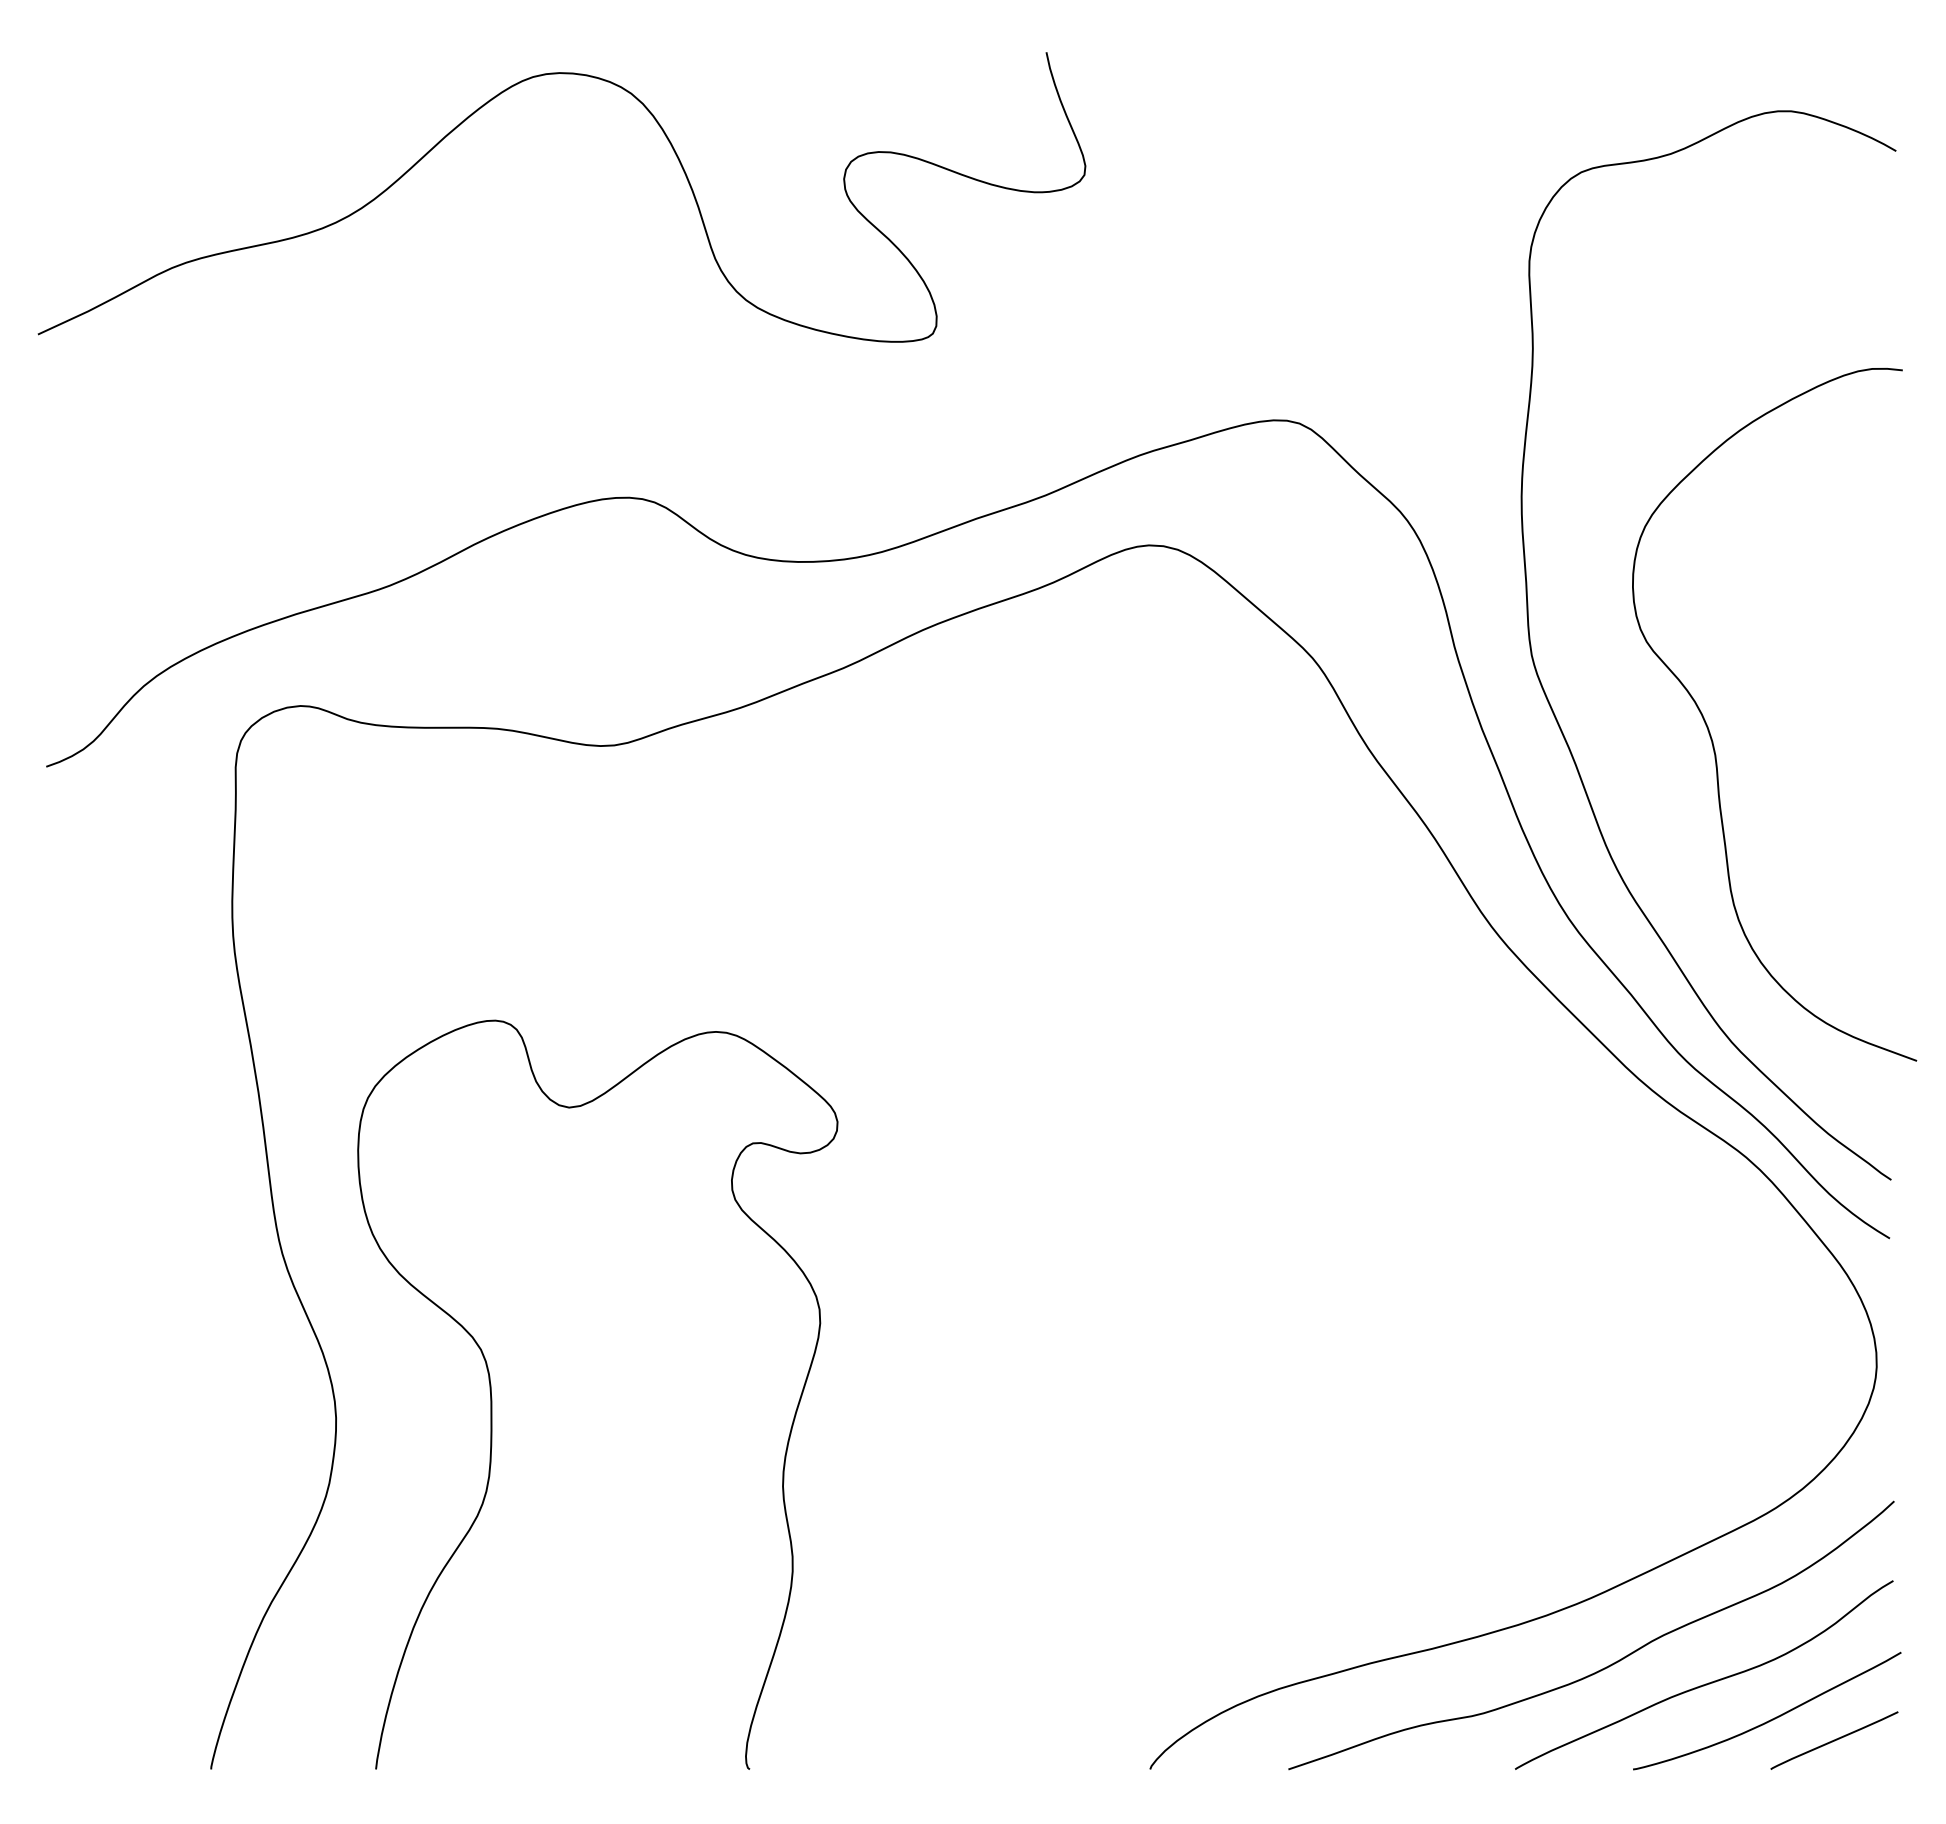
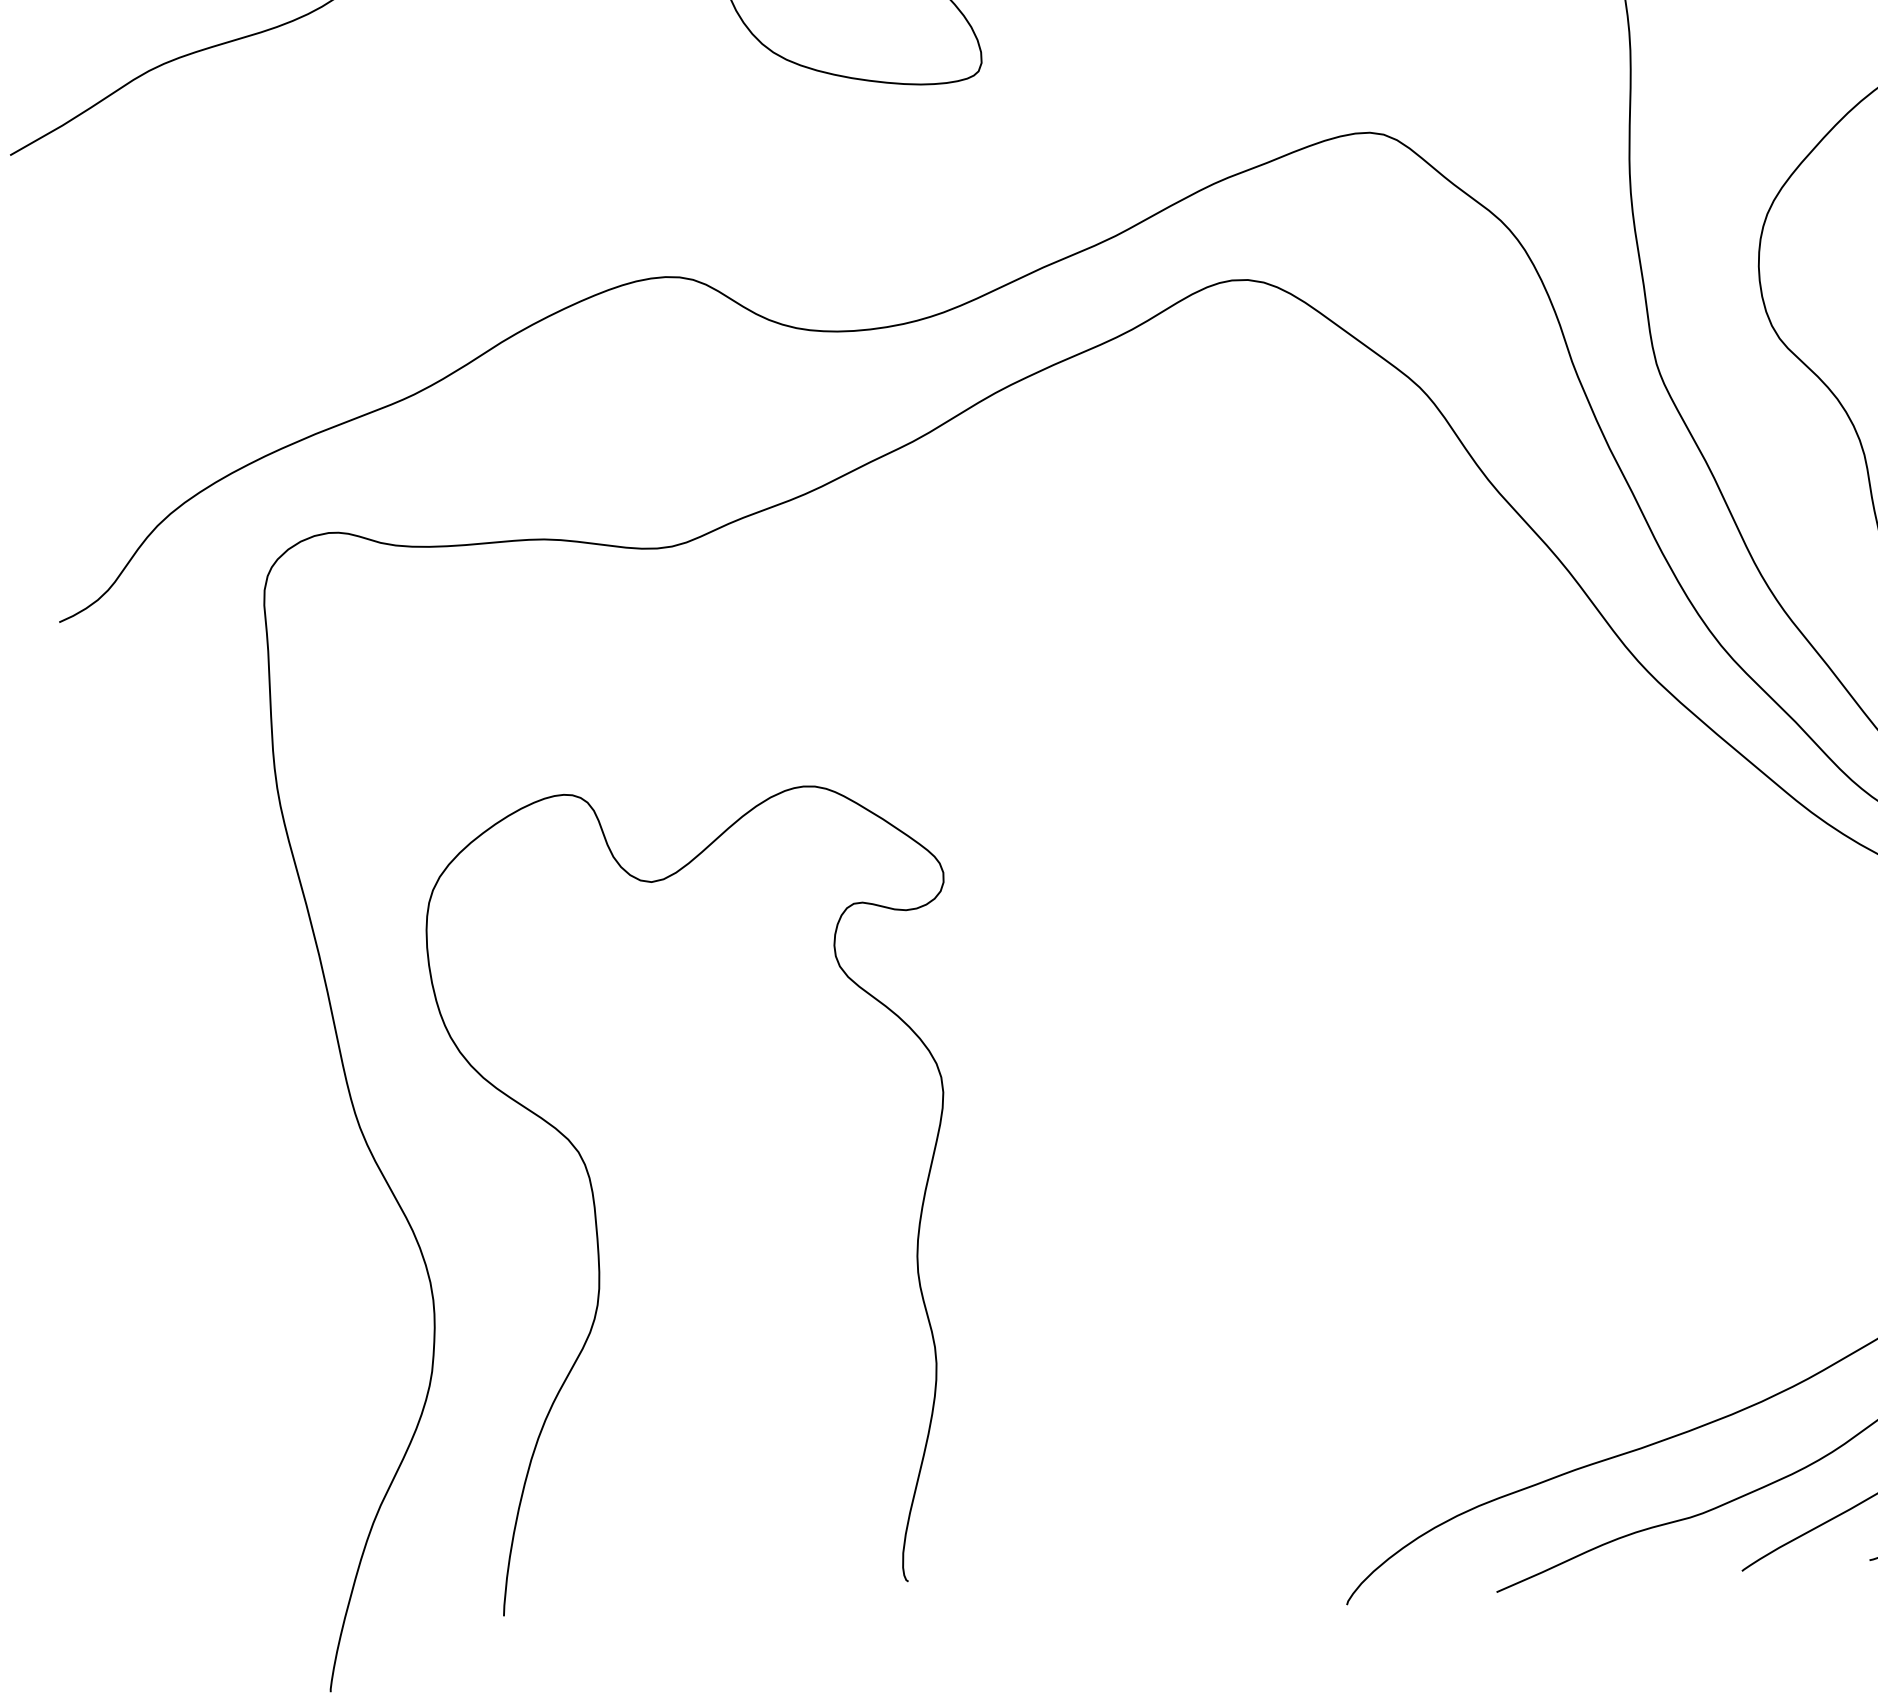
curve: (492, 1397) -> (595, 1202), moved

